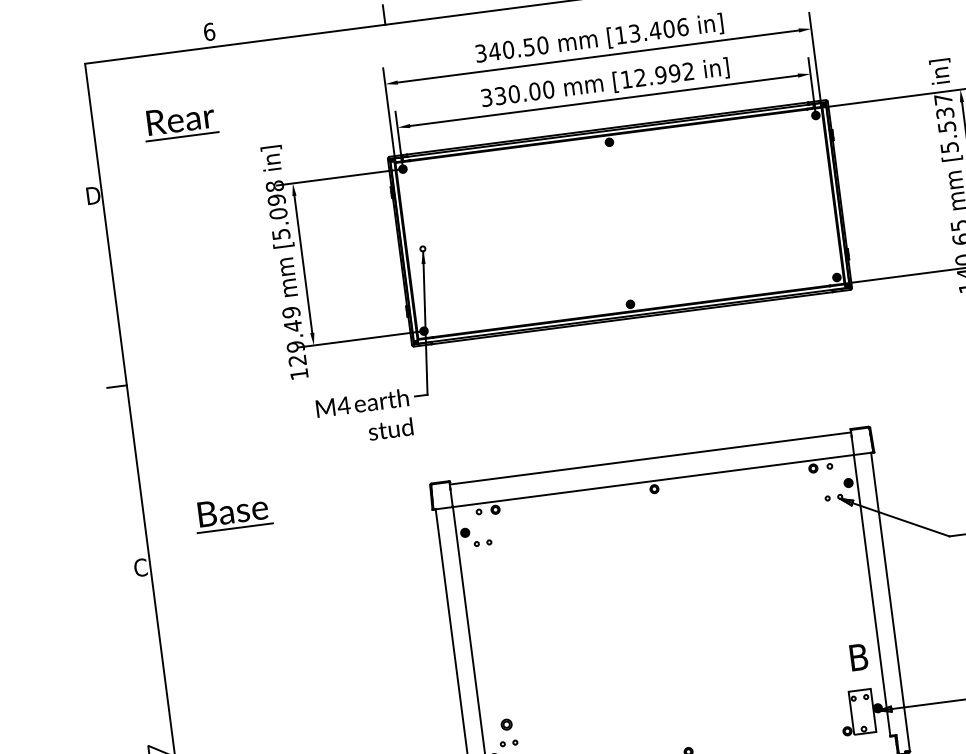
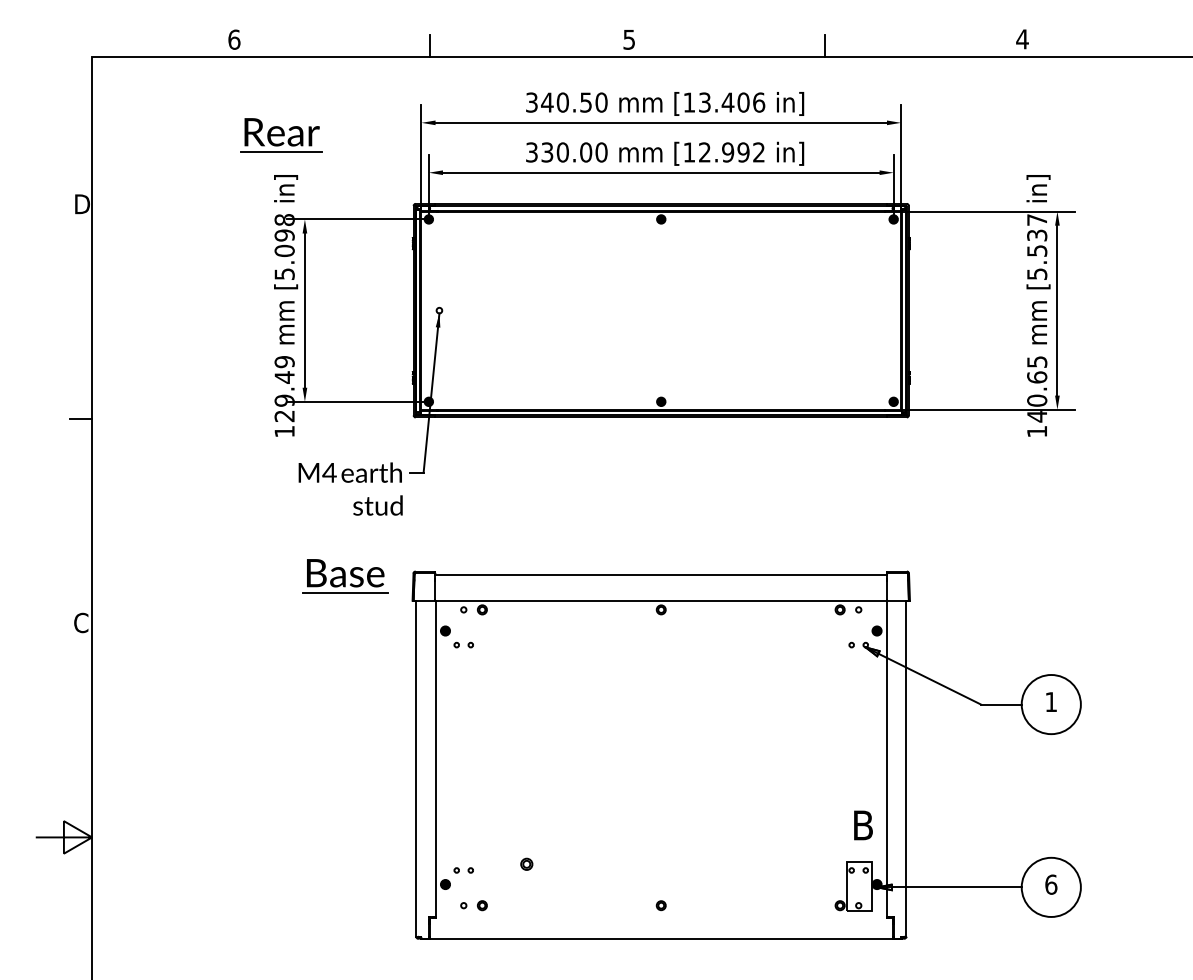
part: (180, 122) -> (281, 135), moved
part: (233, 513) -> (345, 576), moved
part: (506, 723) -> (526, 863), moved

